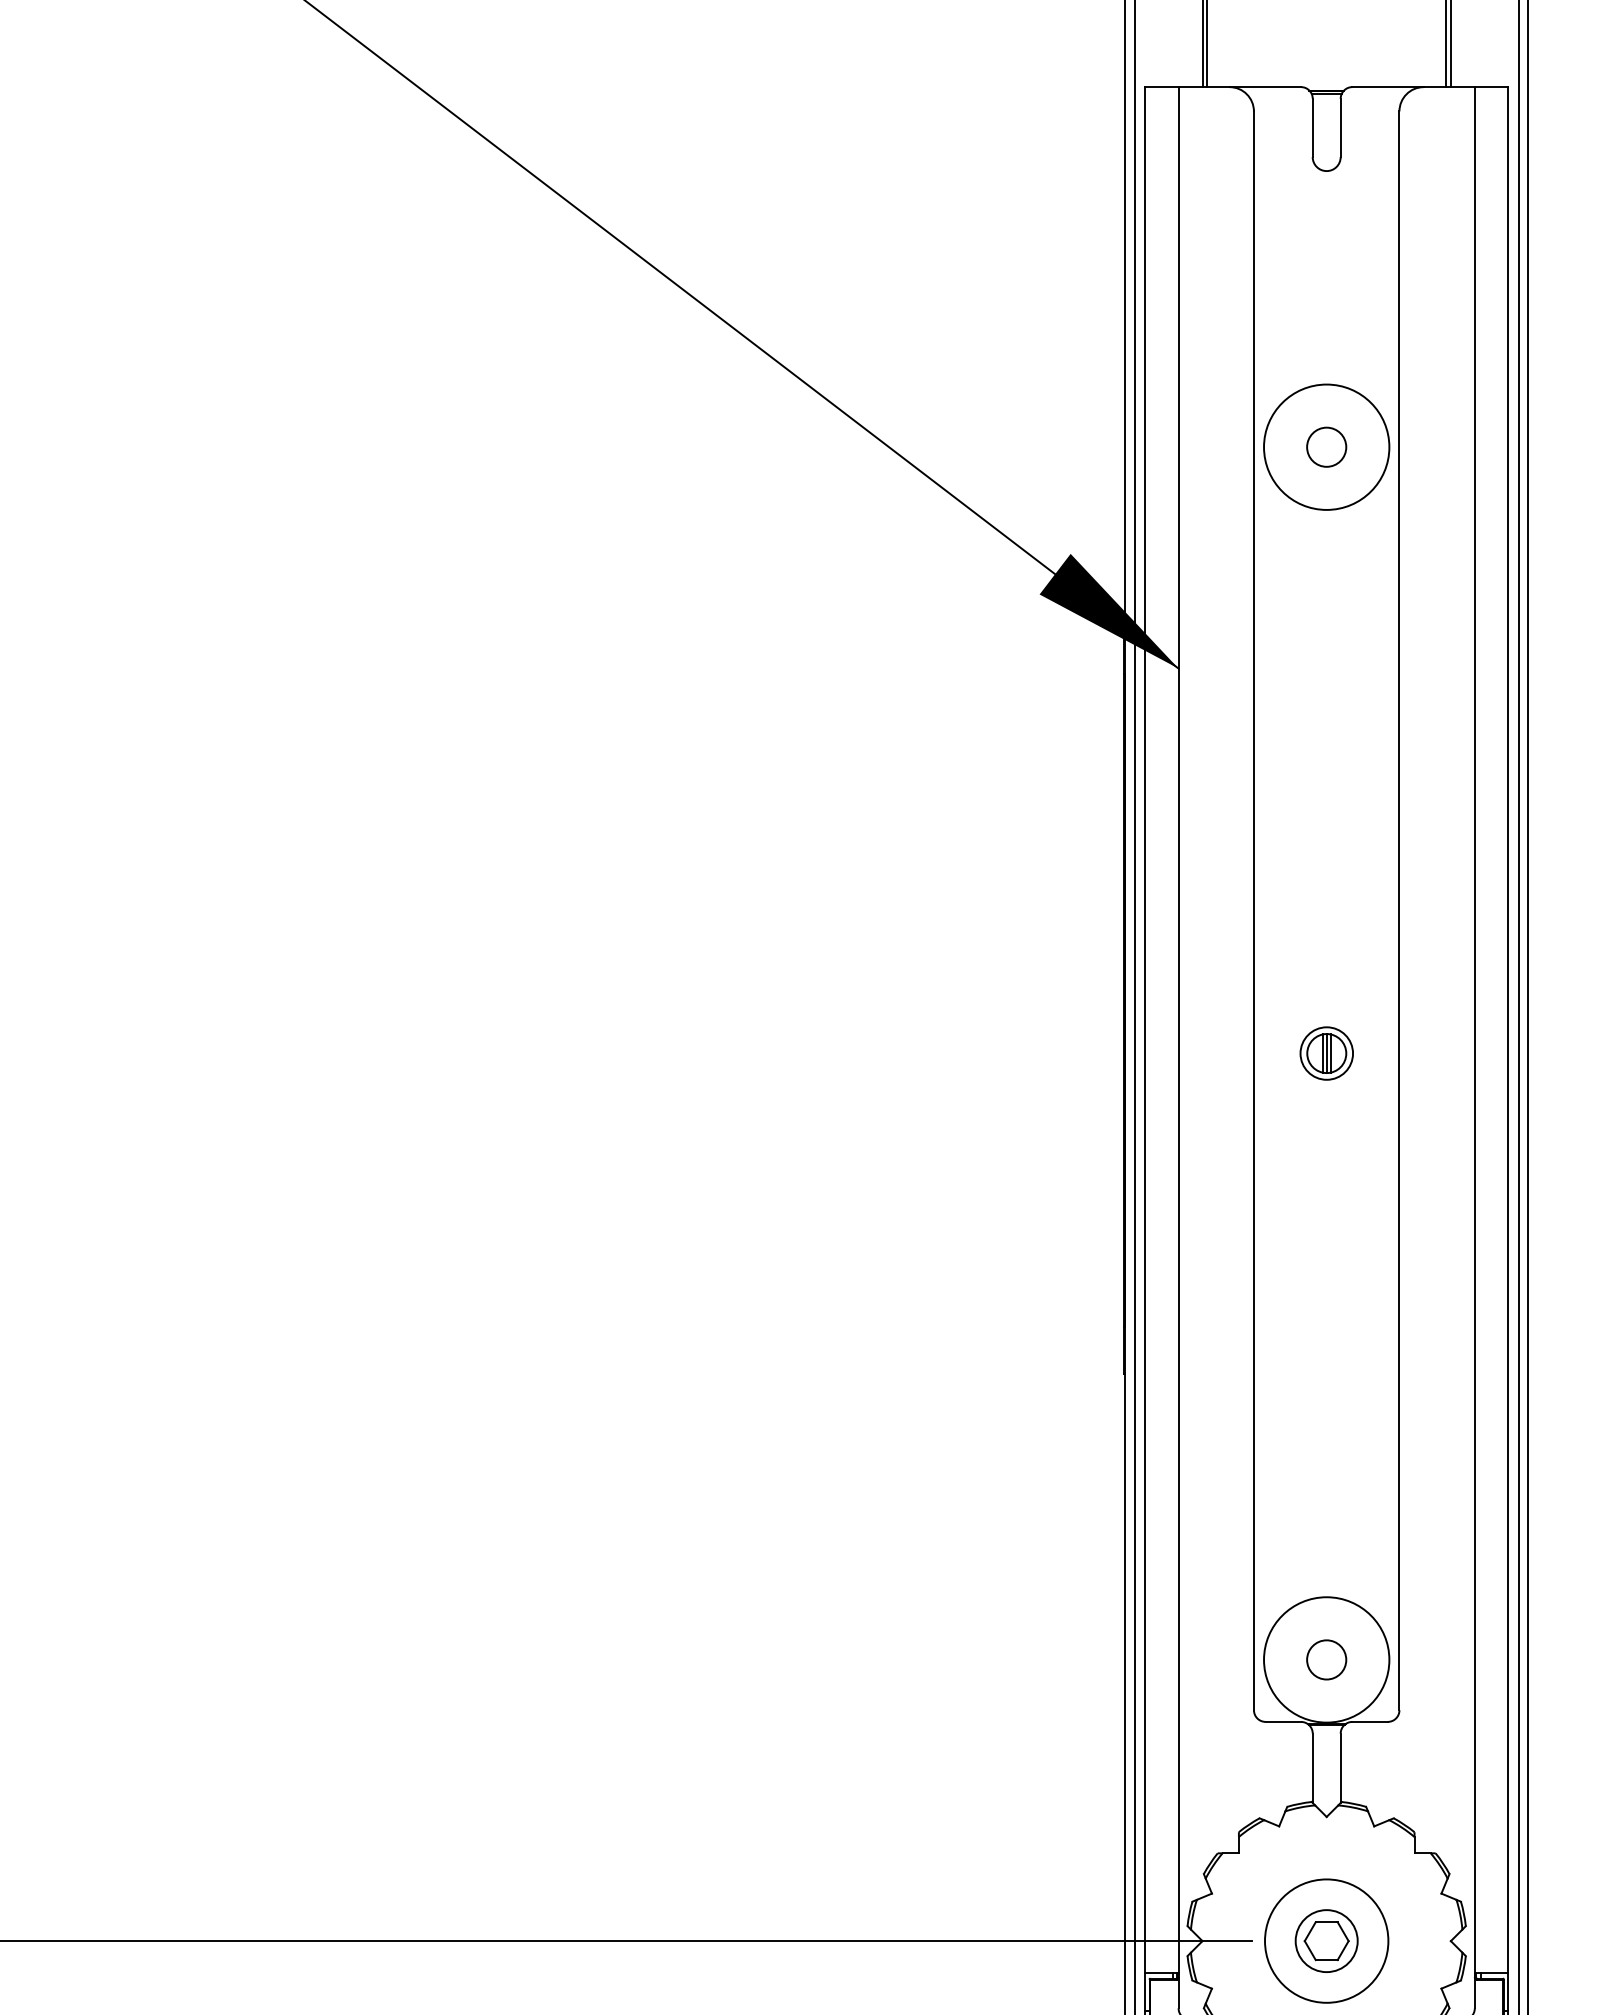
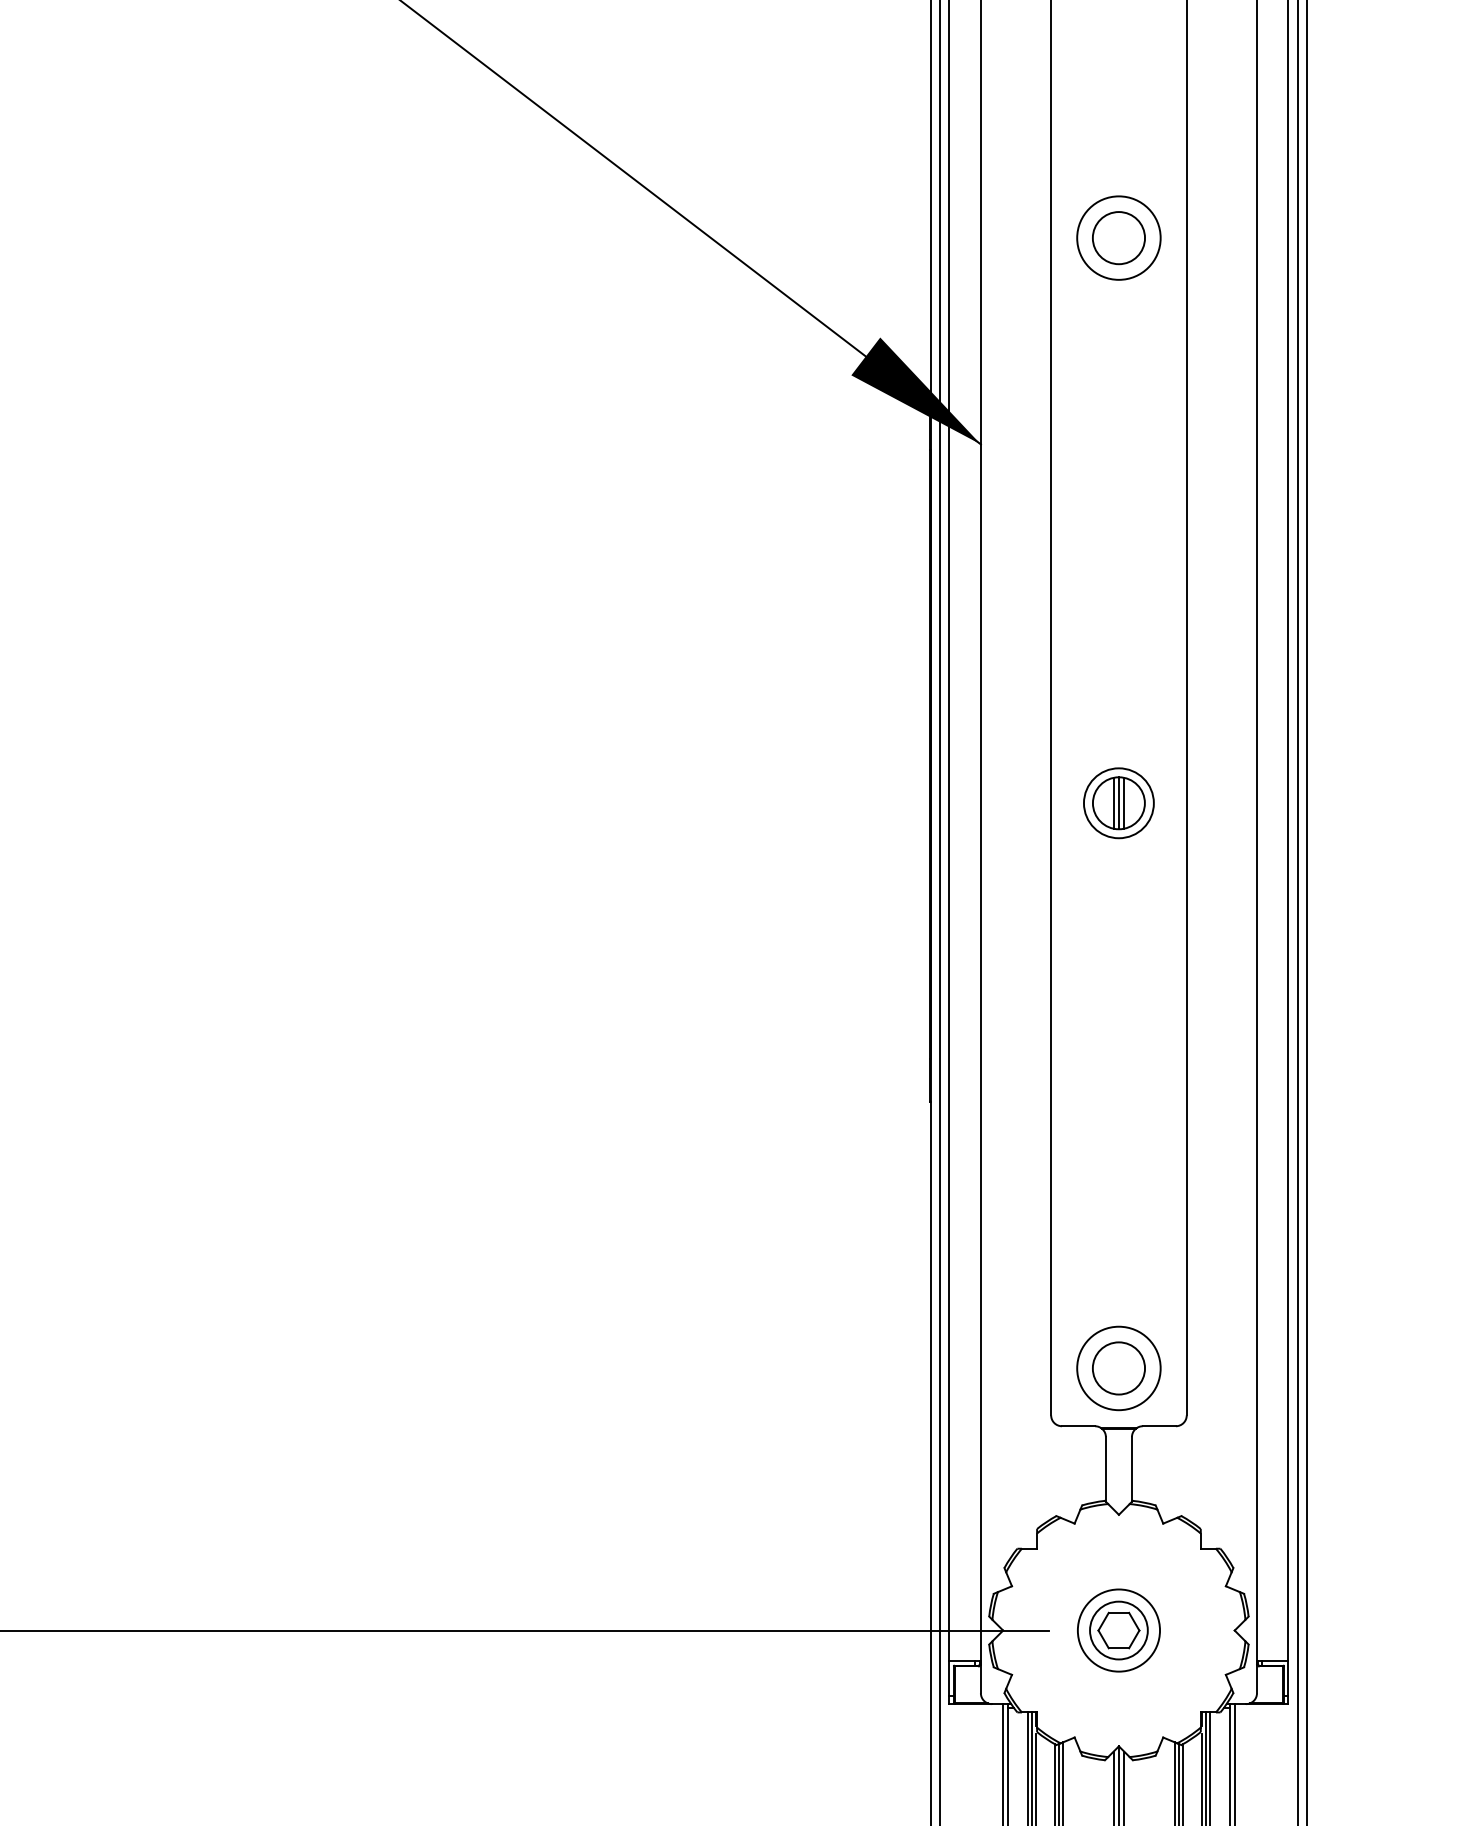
circle: (1326, 447) -> (1118, 238), size x0.71
circle: (1326, 447) -> (1118, 238), size x1.43
part: (1326, 1053) -> (1118, 803), size x1.43
circle: (1326, 1659) -> (1118, 1368), size x0.71
circle: (1326, 1659) -> (1118, 1368), size x1.43
circle: (1326, 1941) -> (1118, 1630), size x0.71

